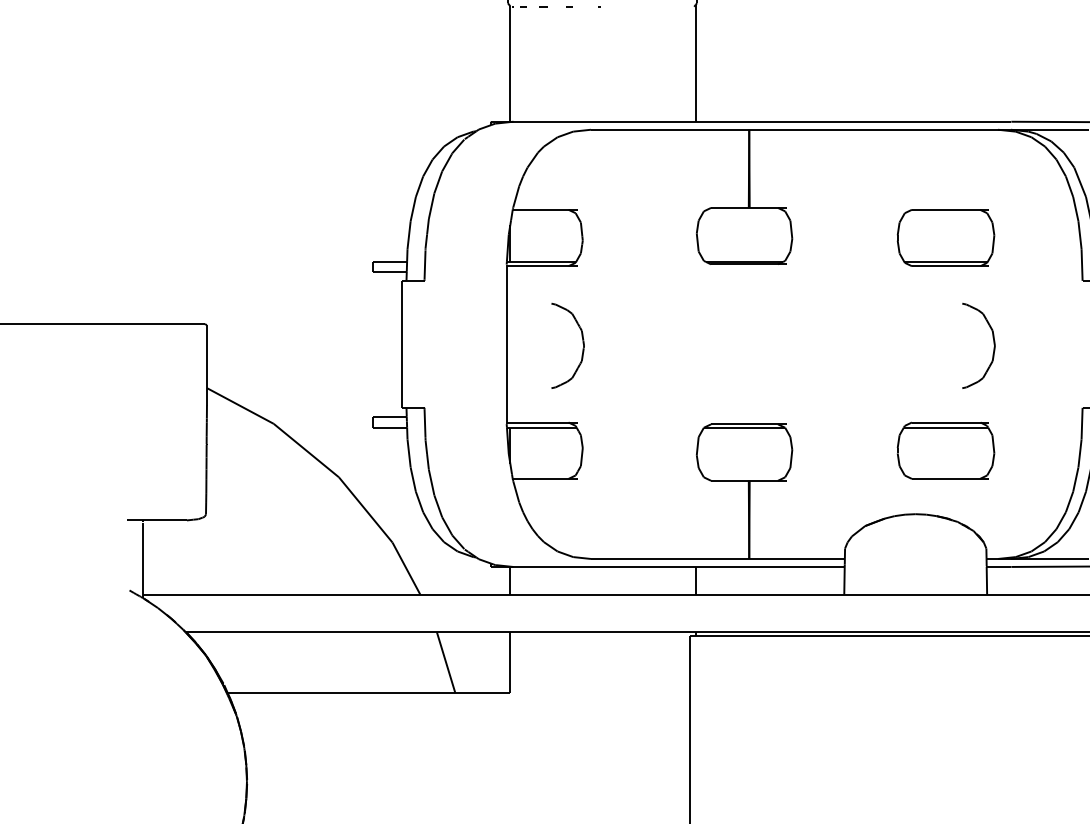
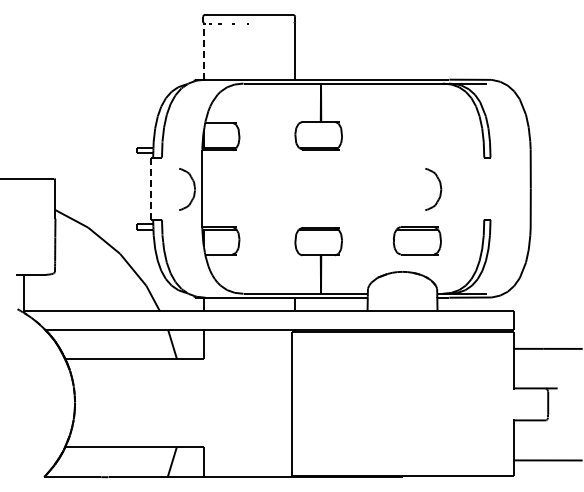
line: (511, 62) -> (204, 50), solid -> dashed
part: (944, 237) -> (416, 136), removed
part: (580, 339) -> (193, 186), moved
line: (401, 346) -> (150, 189), solid -> dashed

